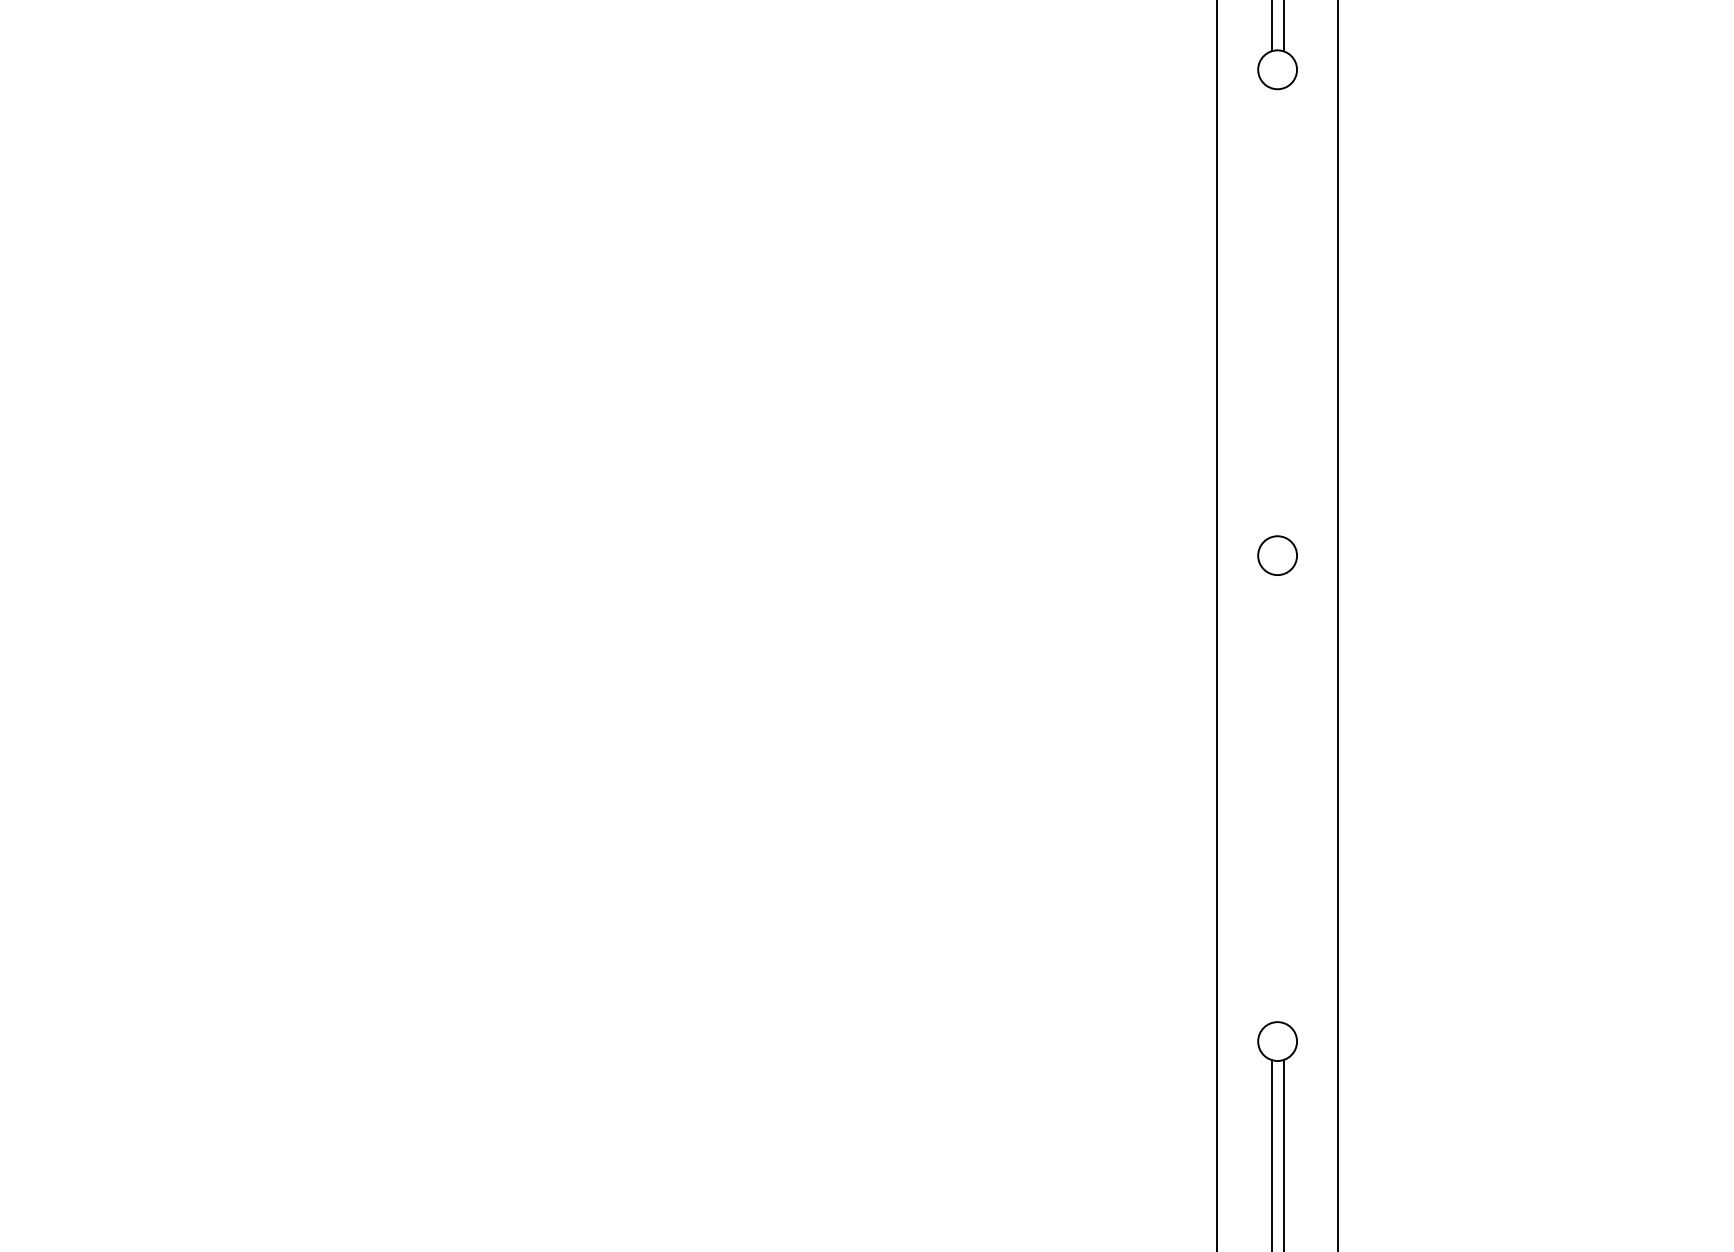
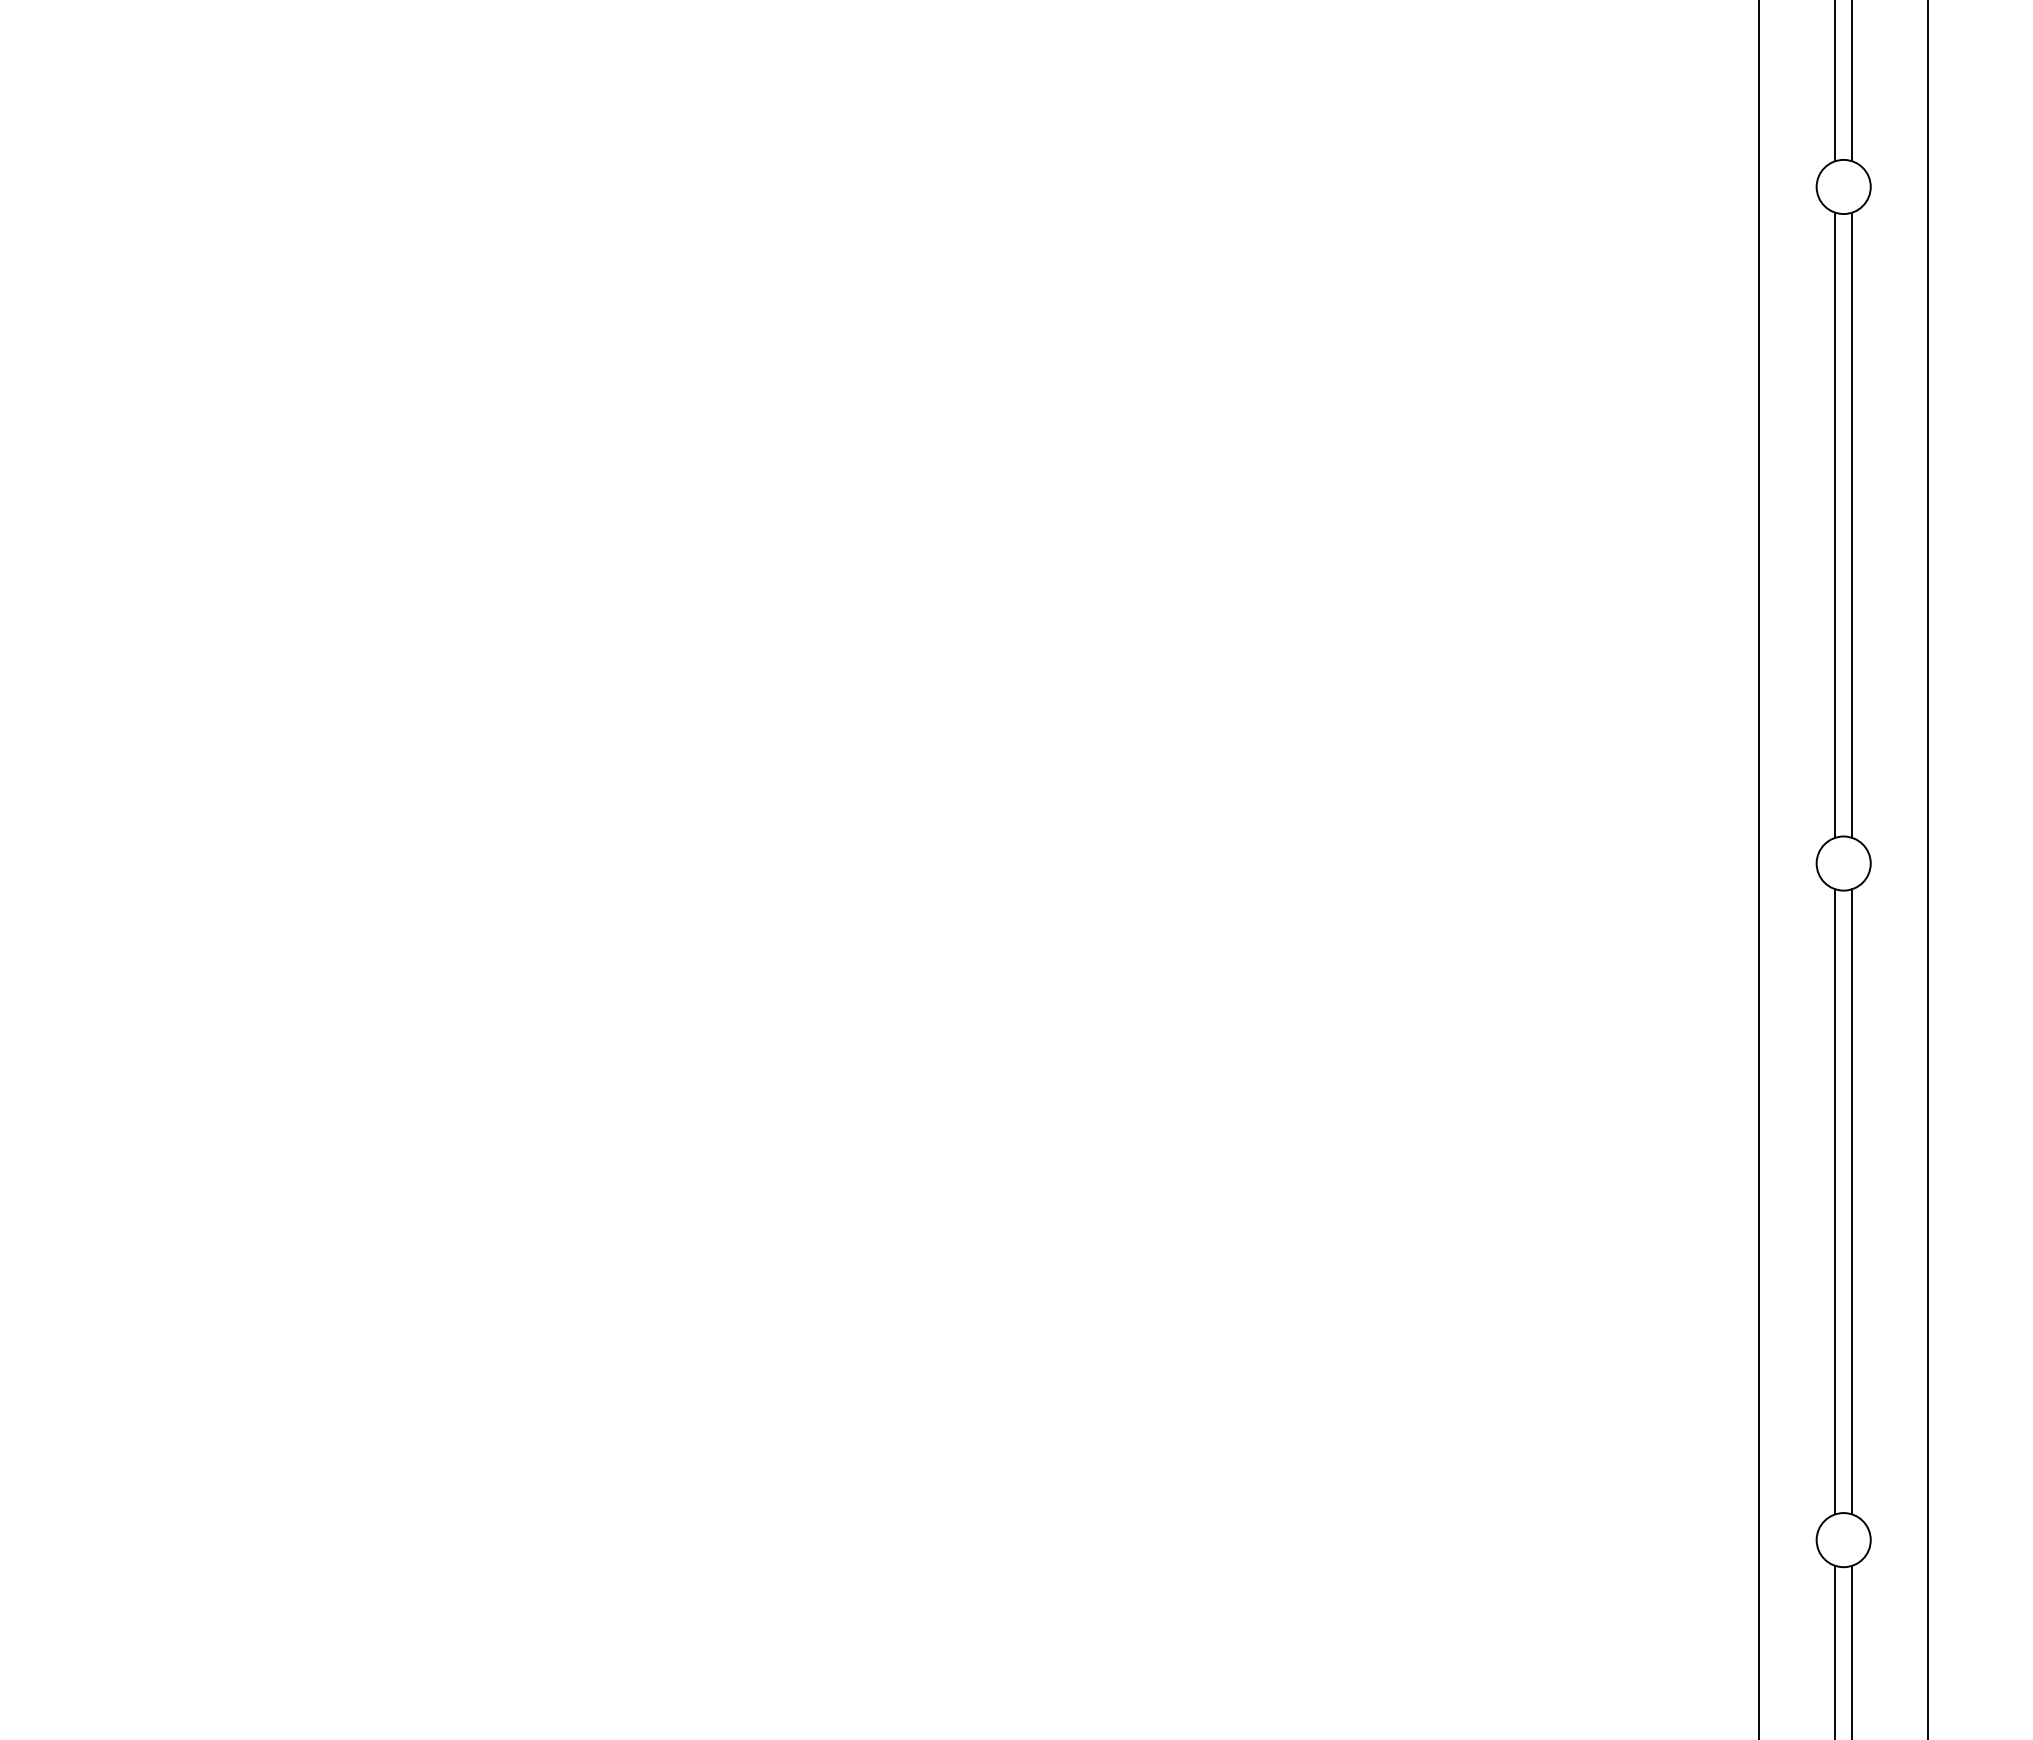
line: (1271, 312) -> (1835, 524), added
line: (1283, 312) -> (1851, 524), added
line: (1271, 798) -> (1835, 1201), added
line: (1283, 798) -> (1851, 1201), added

